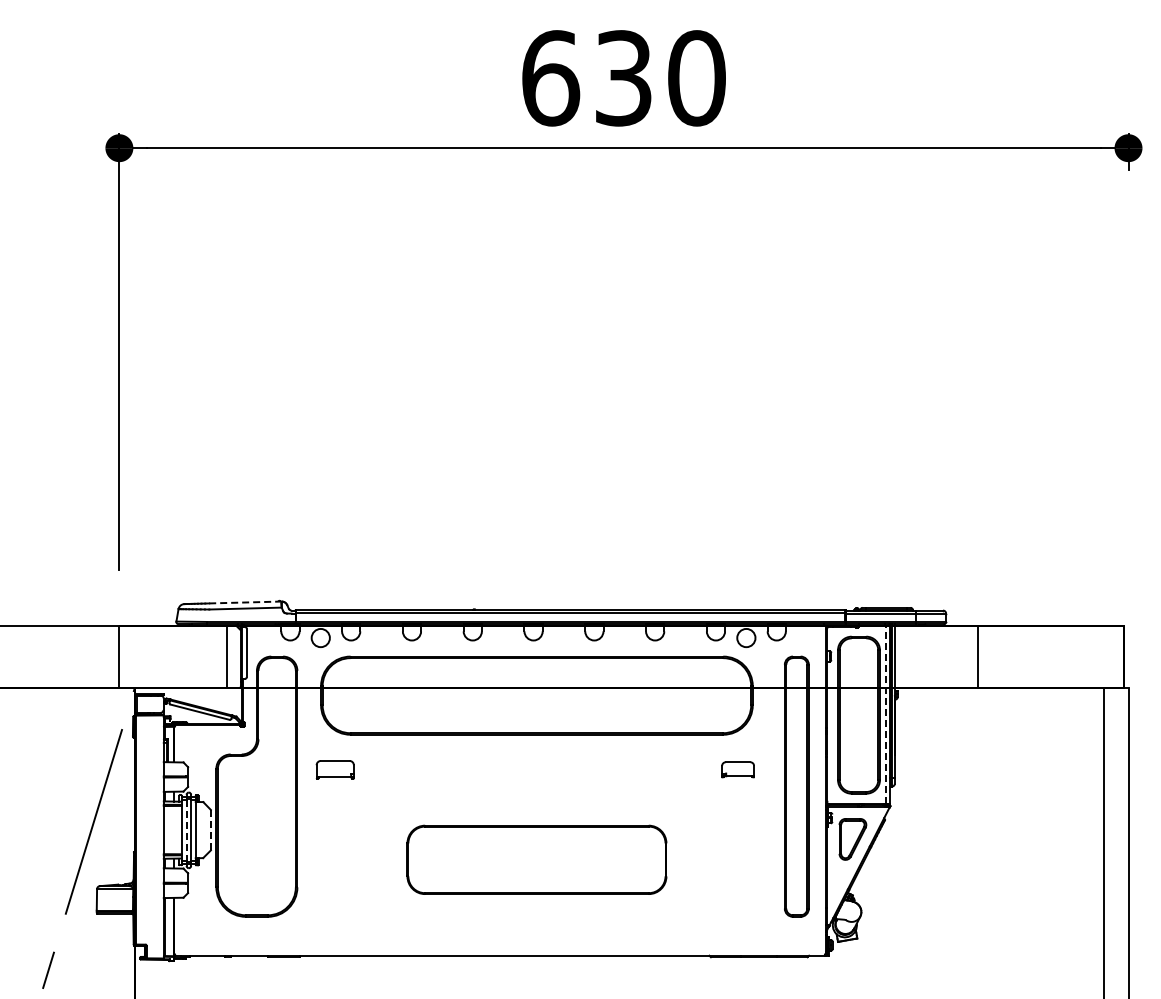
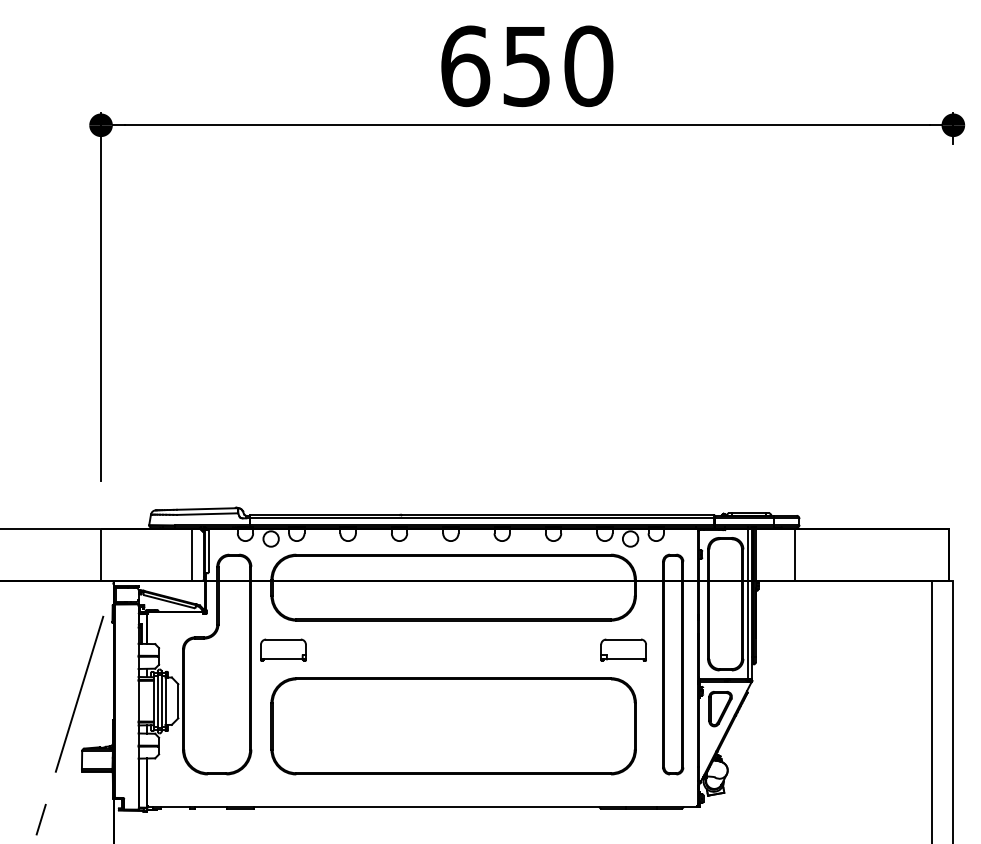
text: (623, 78) -> (526, 66), 630 -> 650
line: (245, 602) -> (207, 508), dashed -> solid
line: (977, 656) -> (794, 554), moved
line: (885, 714) -> (748, 603), dashed -> solid
part: (334, 769) -> (282, 650), size x1.43
part: (737, 769) -> (623, 650), size x1.67
line: (186, 829) -> (157, 700), dashed -> solid
line: (210, 830) -> (177, 701), dashed -> solid
part: (536, 859) -> (453, 726), size x1.67

